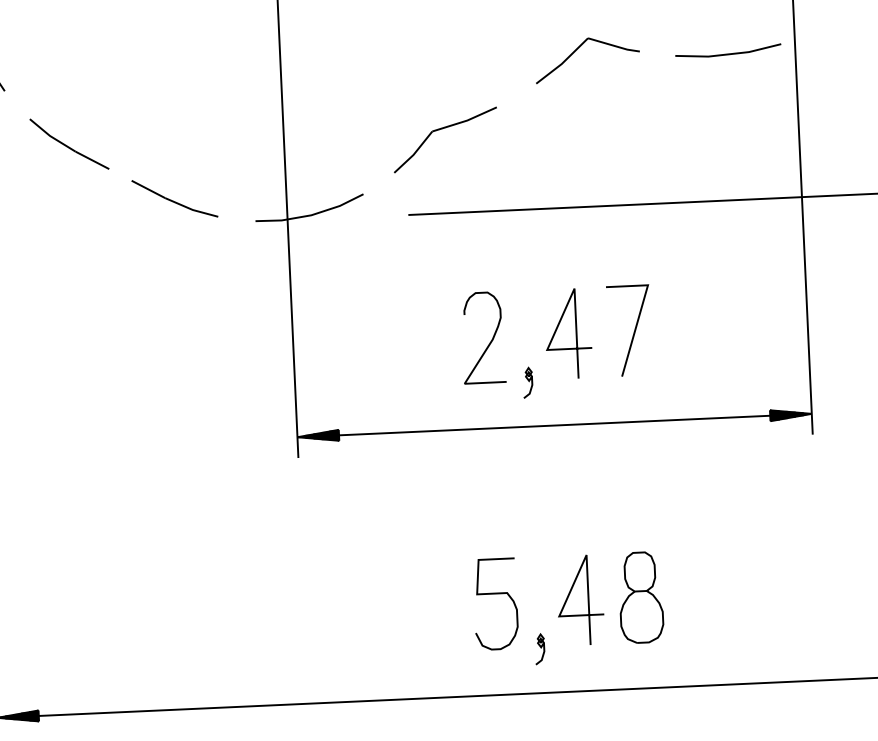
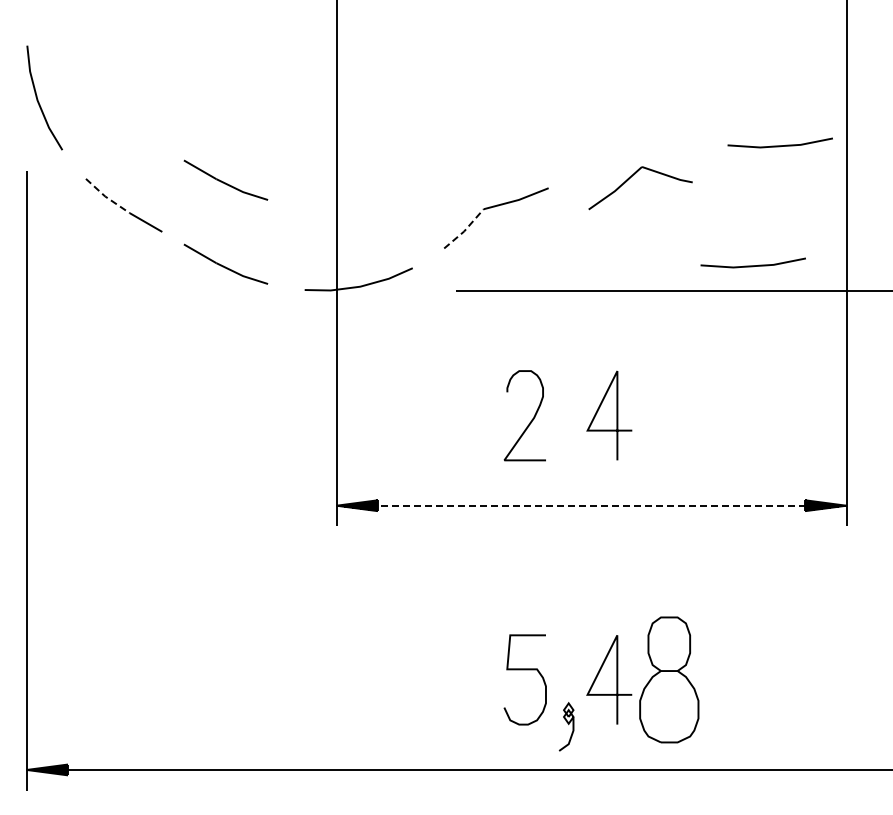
part: (576, 50) -> (630, 178), moved
part: (170, 113) -> (225, 179), added
line: (51, 136) -> (106, 197), solid -> dashed
line: (413, 153) -> (464, 230), solid -> dashed
line: (705, 175) -> (752, 265), added
line: (633, 332) -> (673, 417), removed
part: (528, 382) -> (567, 461), removed
line: (555, 425) -> (592, 505), solid -> dashed
part: (641, 597) -> (669, 679), size x1.4
part: (540, 648) -> (567, 725), size x1.6

